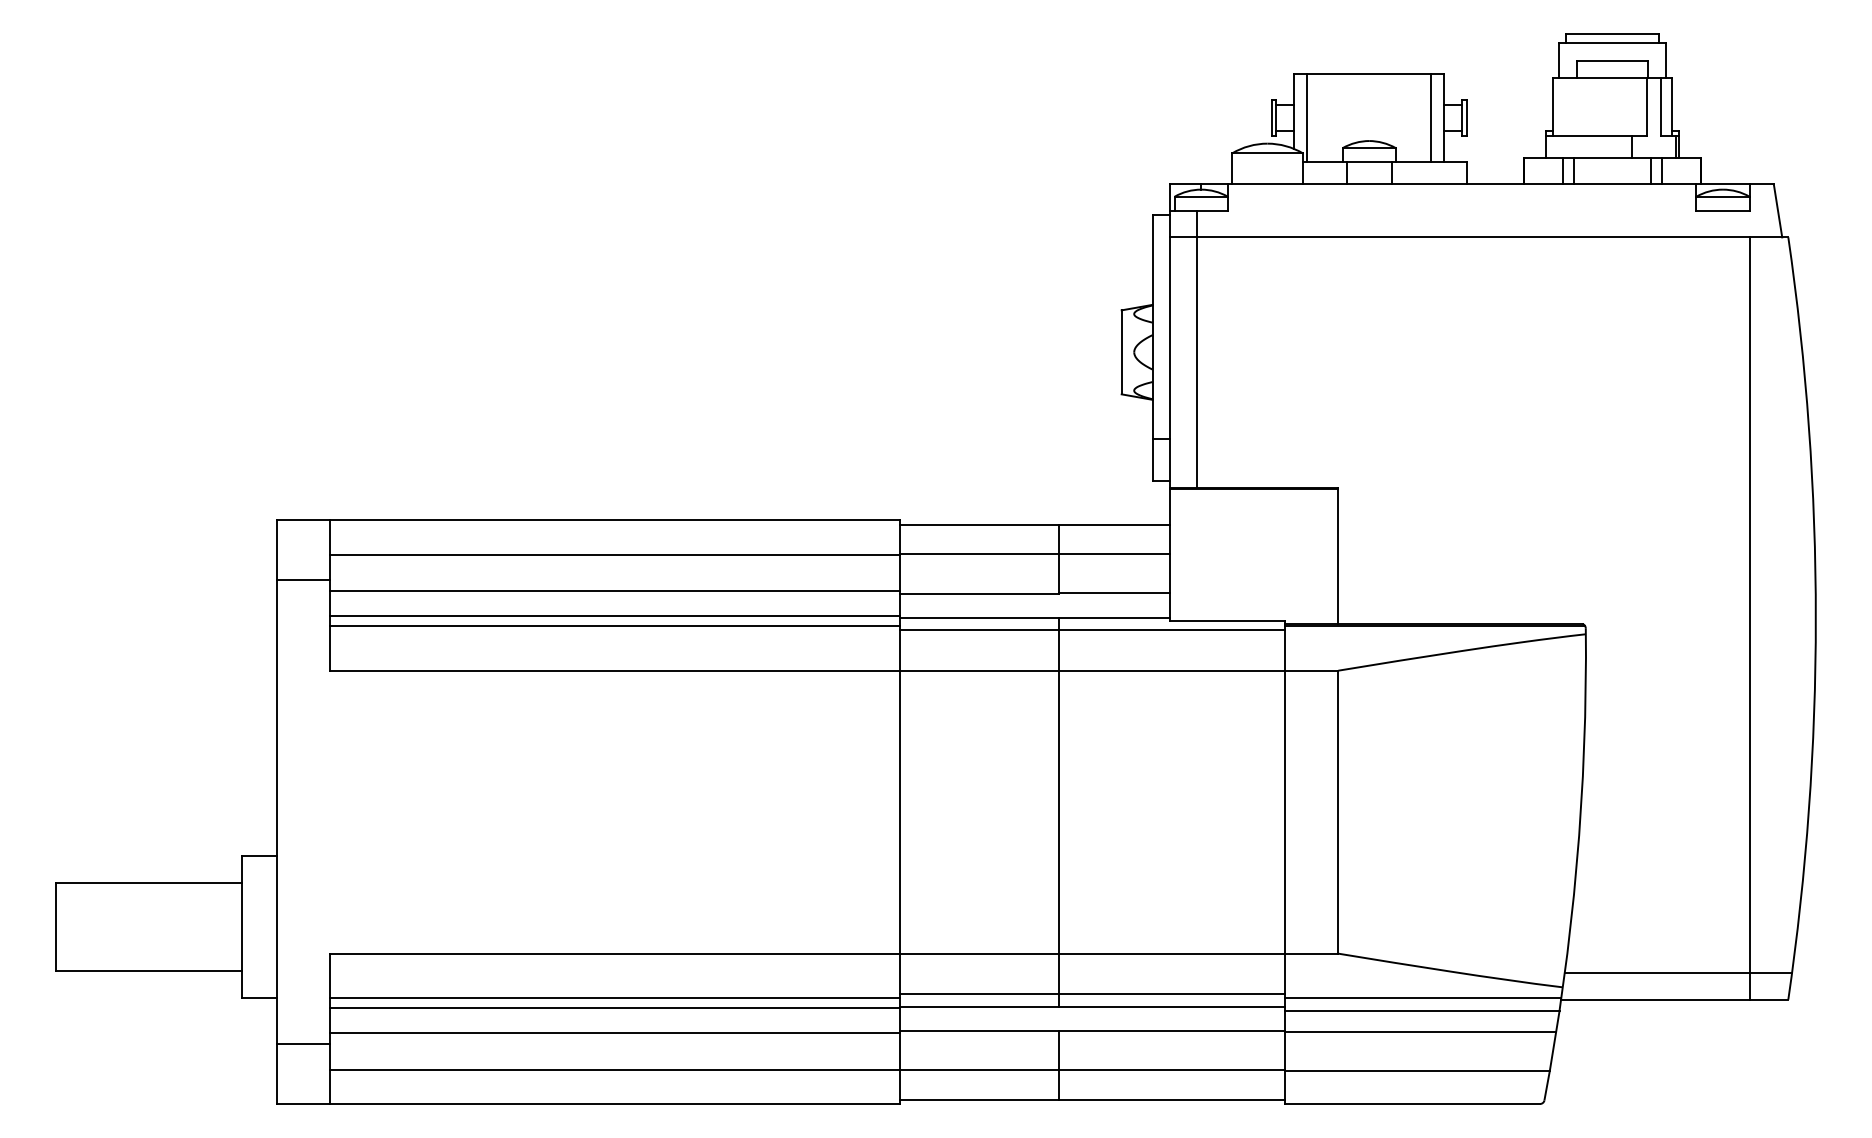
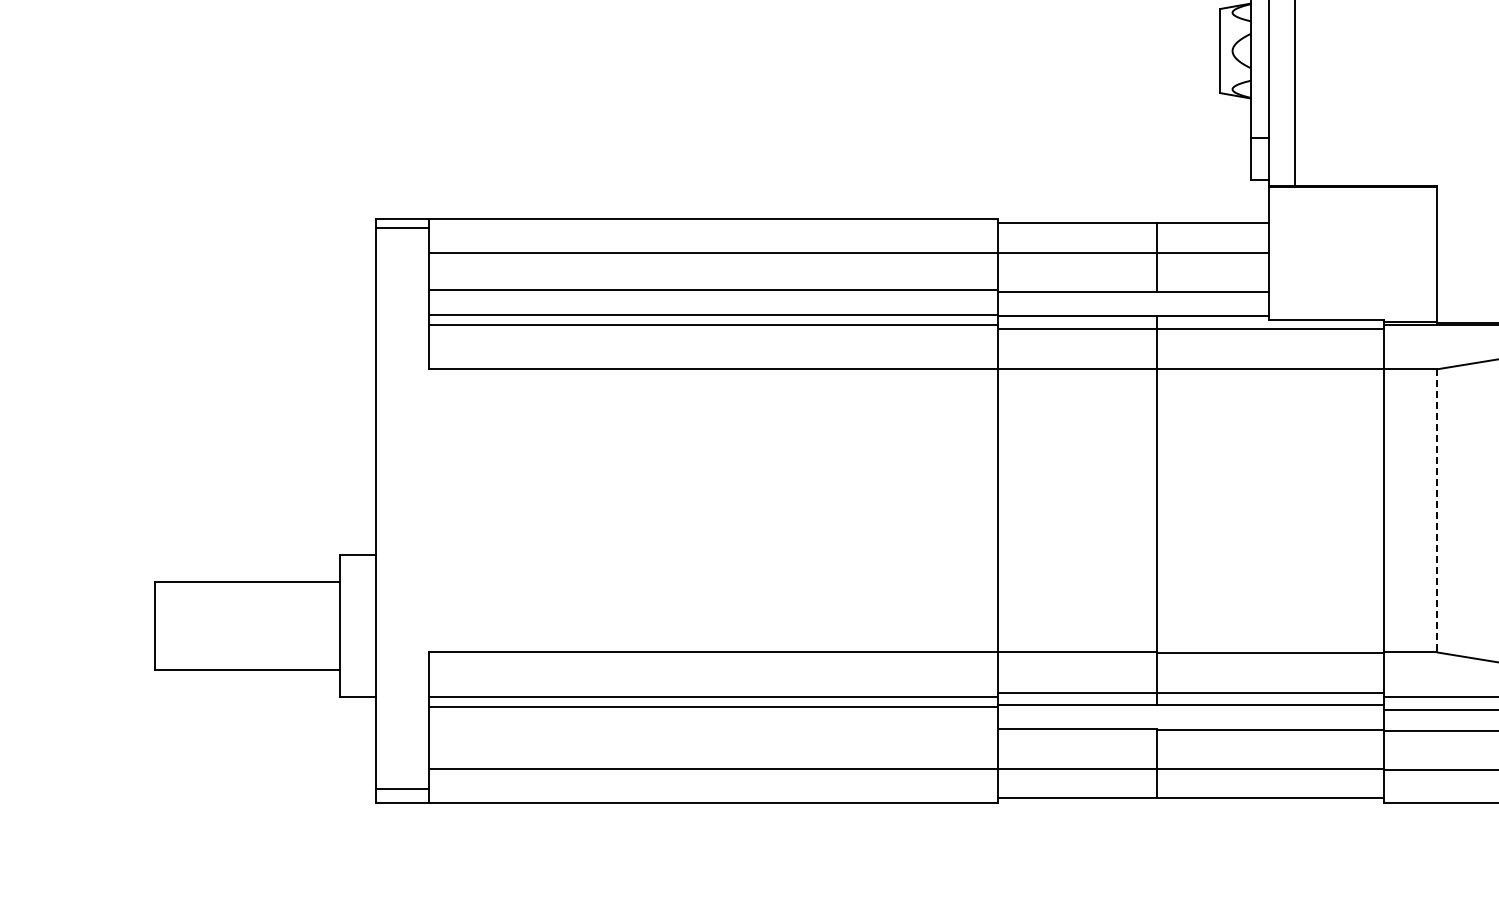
line: (303, 580) -> (401, 228), moved
line: (1338, 812) -> (1436, 511), solid -> dashed
line: (614, 1032) -> (712, 731), removed
line: (303, 1043) -> (401, 788), moved

